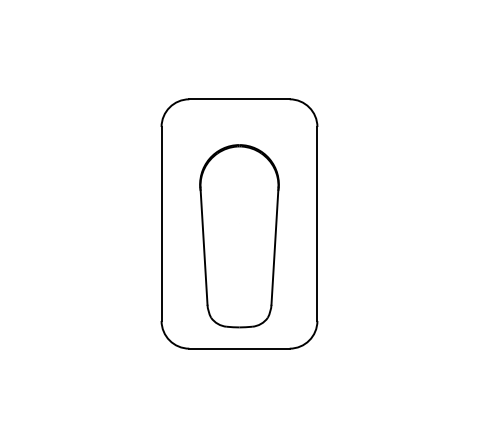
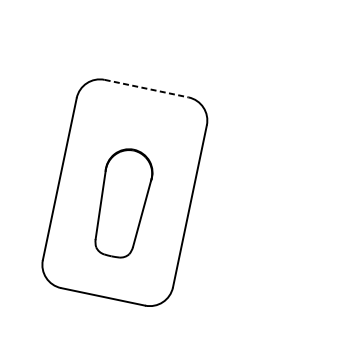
line: (239, 99) -> (146, 88), solid -> dashed
part: (239, 236) -> (122, 203), size x0.7

